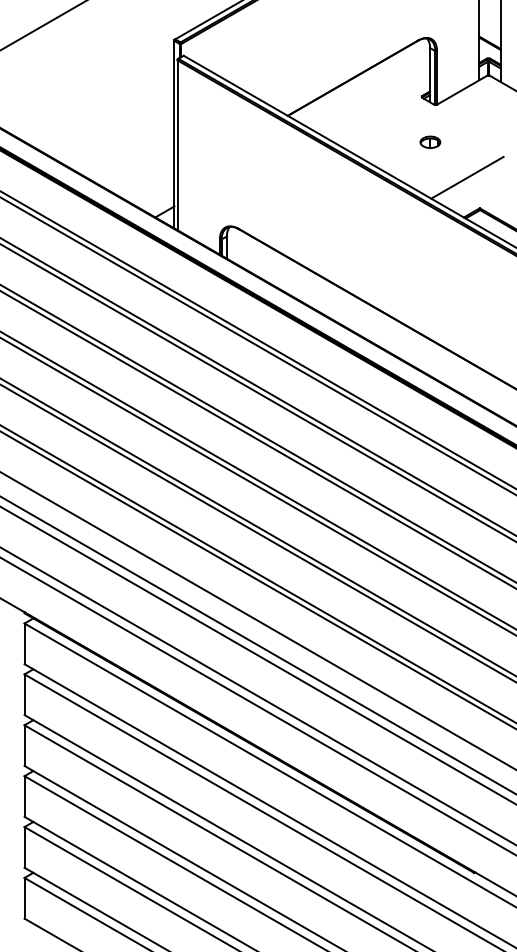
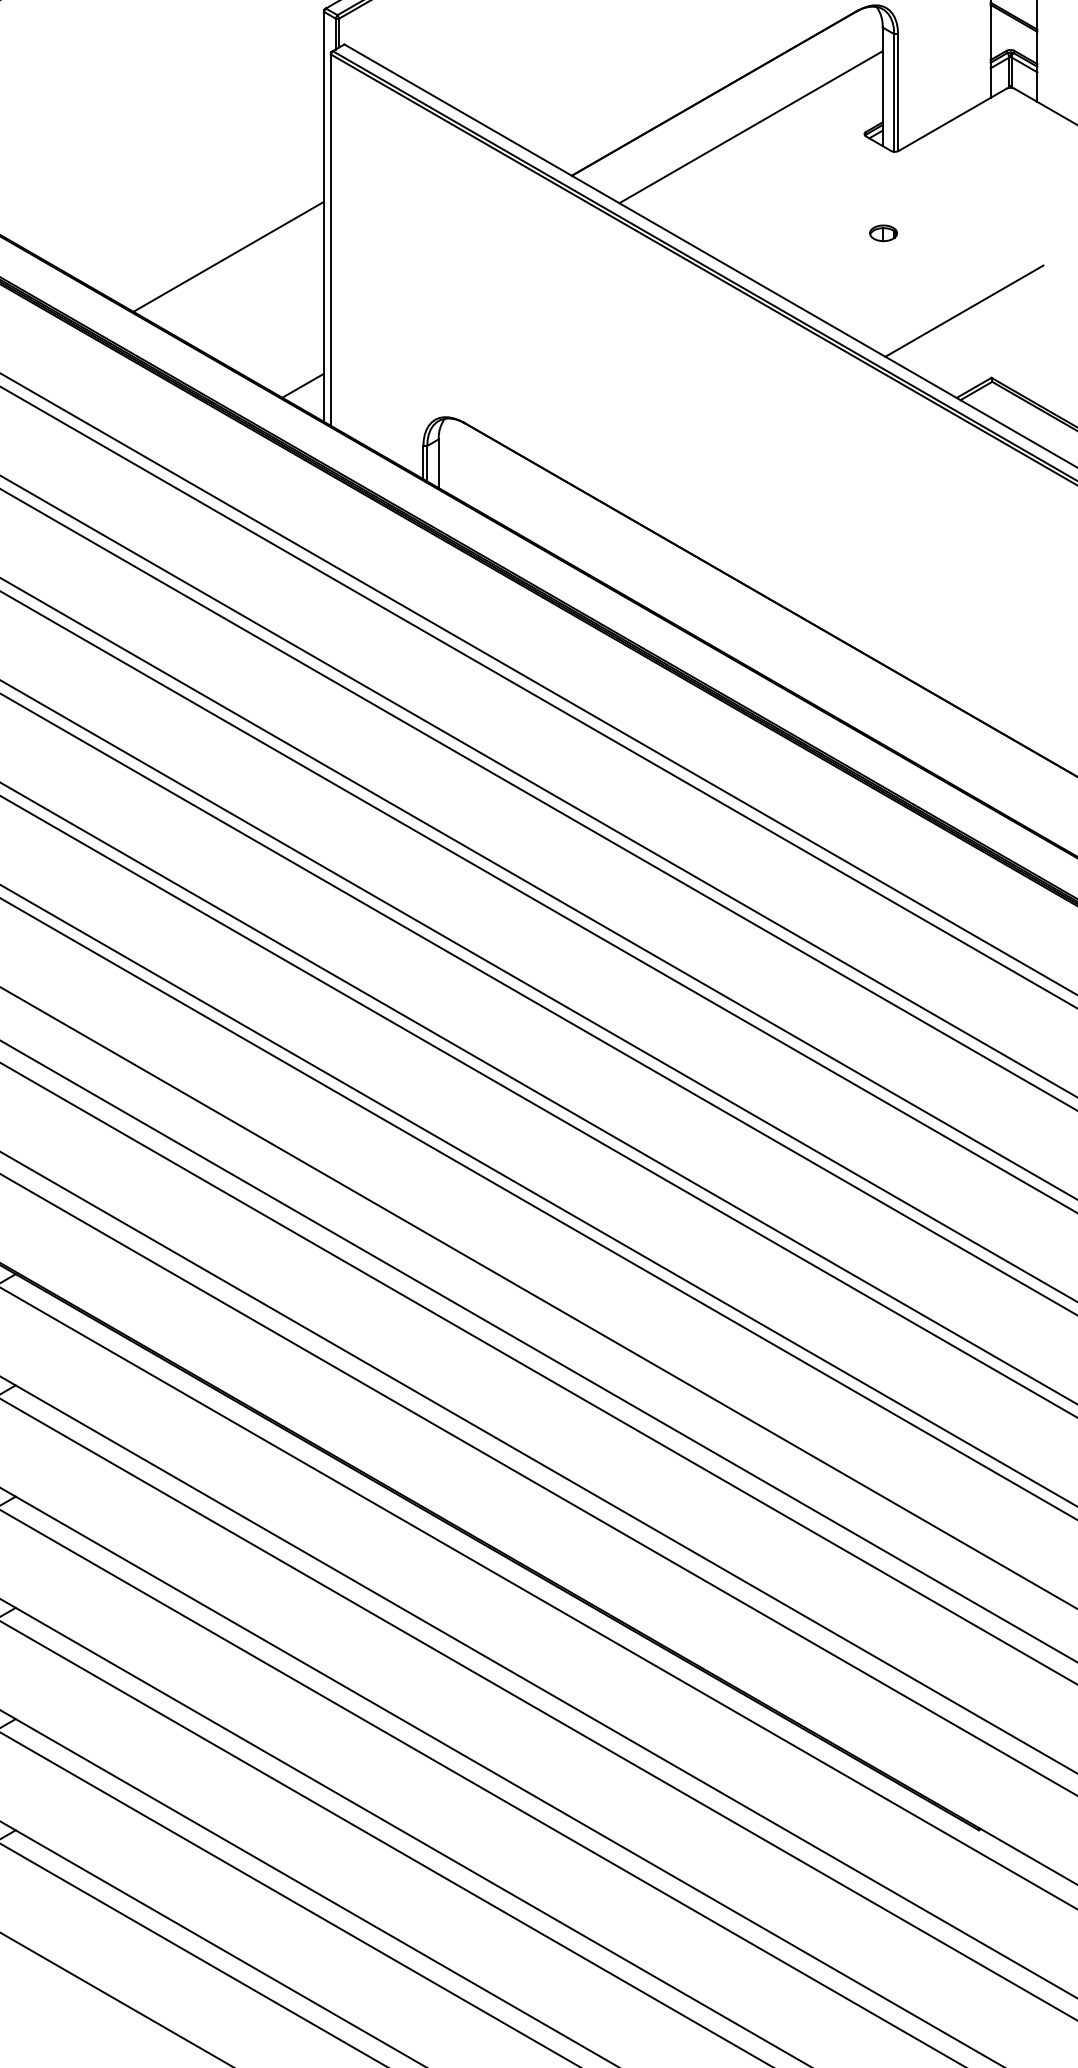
line: (369, 93) -> (750, 126), added
part: (430, 141) -> (883, 231), size x0.62
line: (130, 152) -> (227, 255), added

